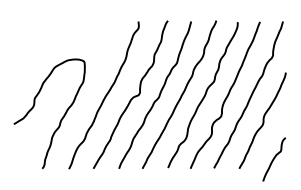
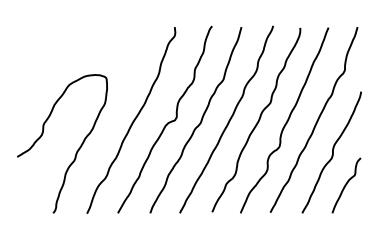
curve: (274, 159) -> (346, 185), moved

